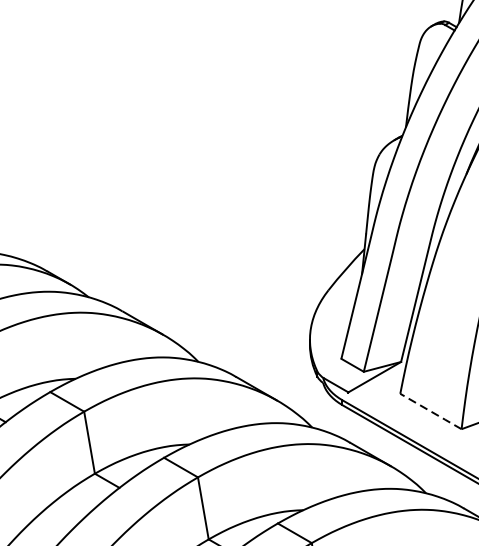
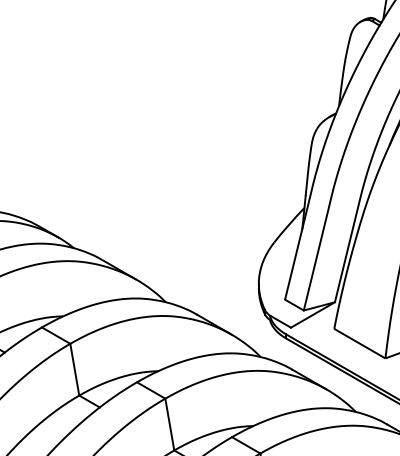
line: (430, 411) -> (359, 343), dashed -> solid

